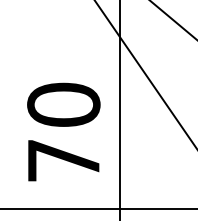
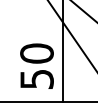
text: (62, 160) -> (36, 79), 70 -> 50

